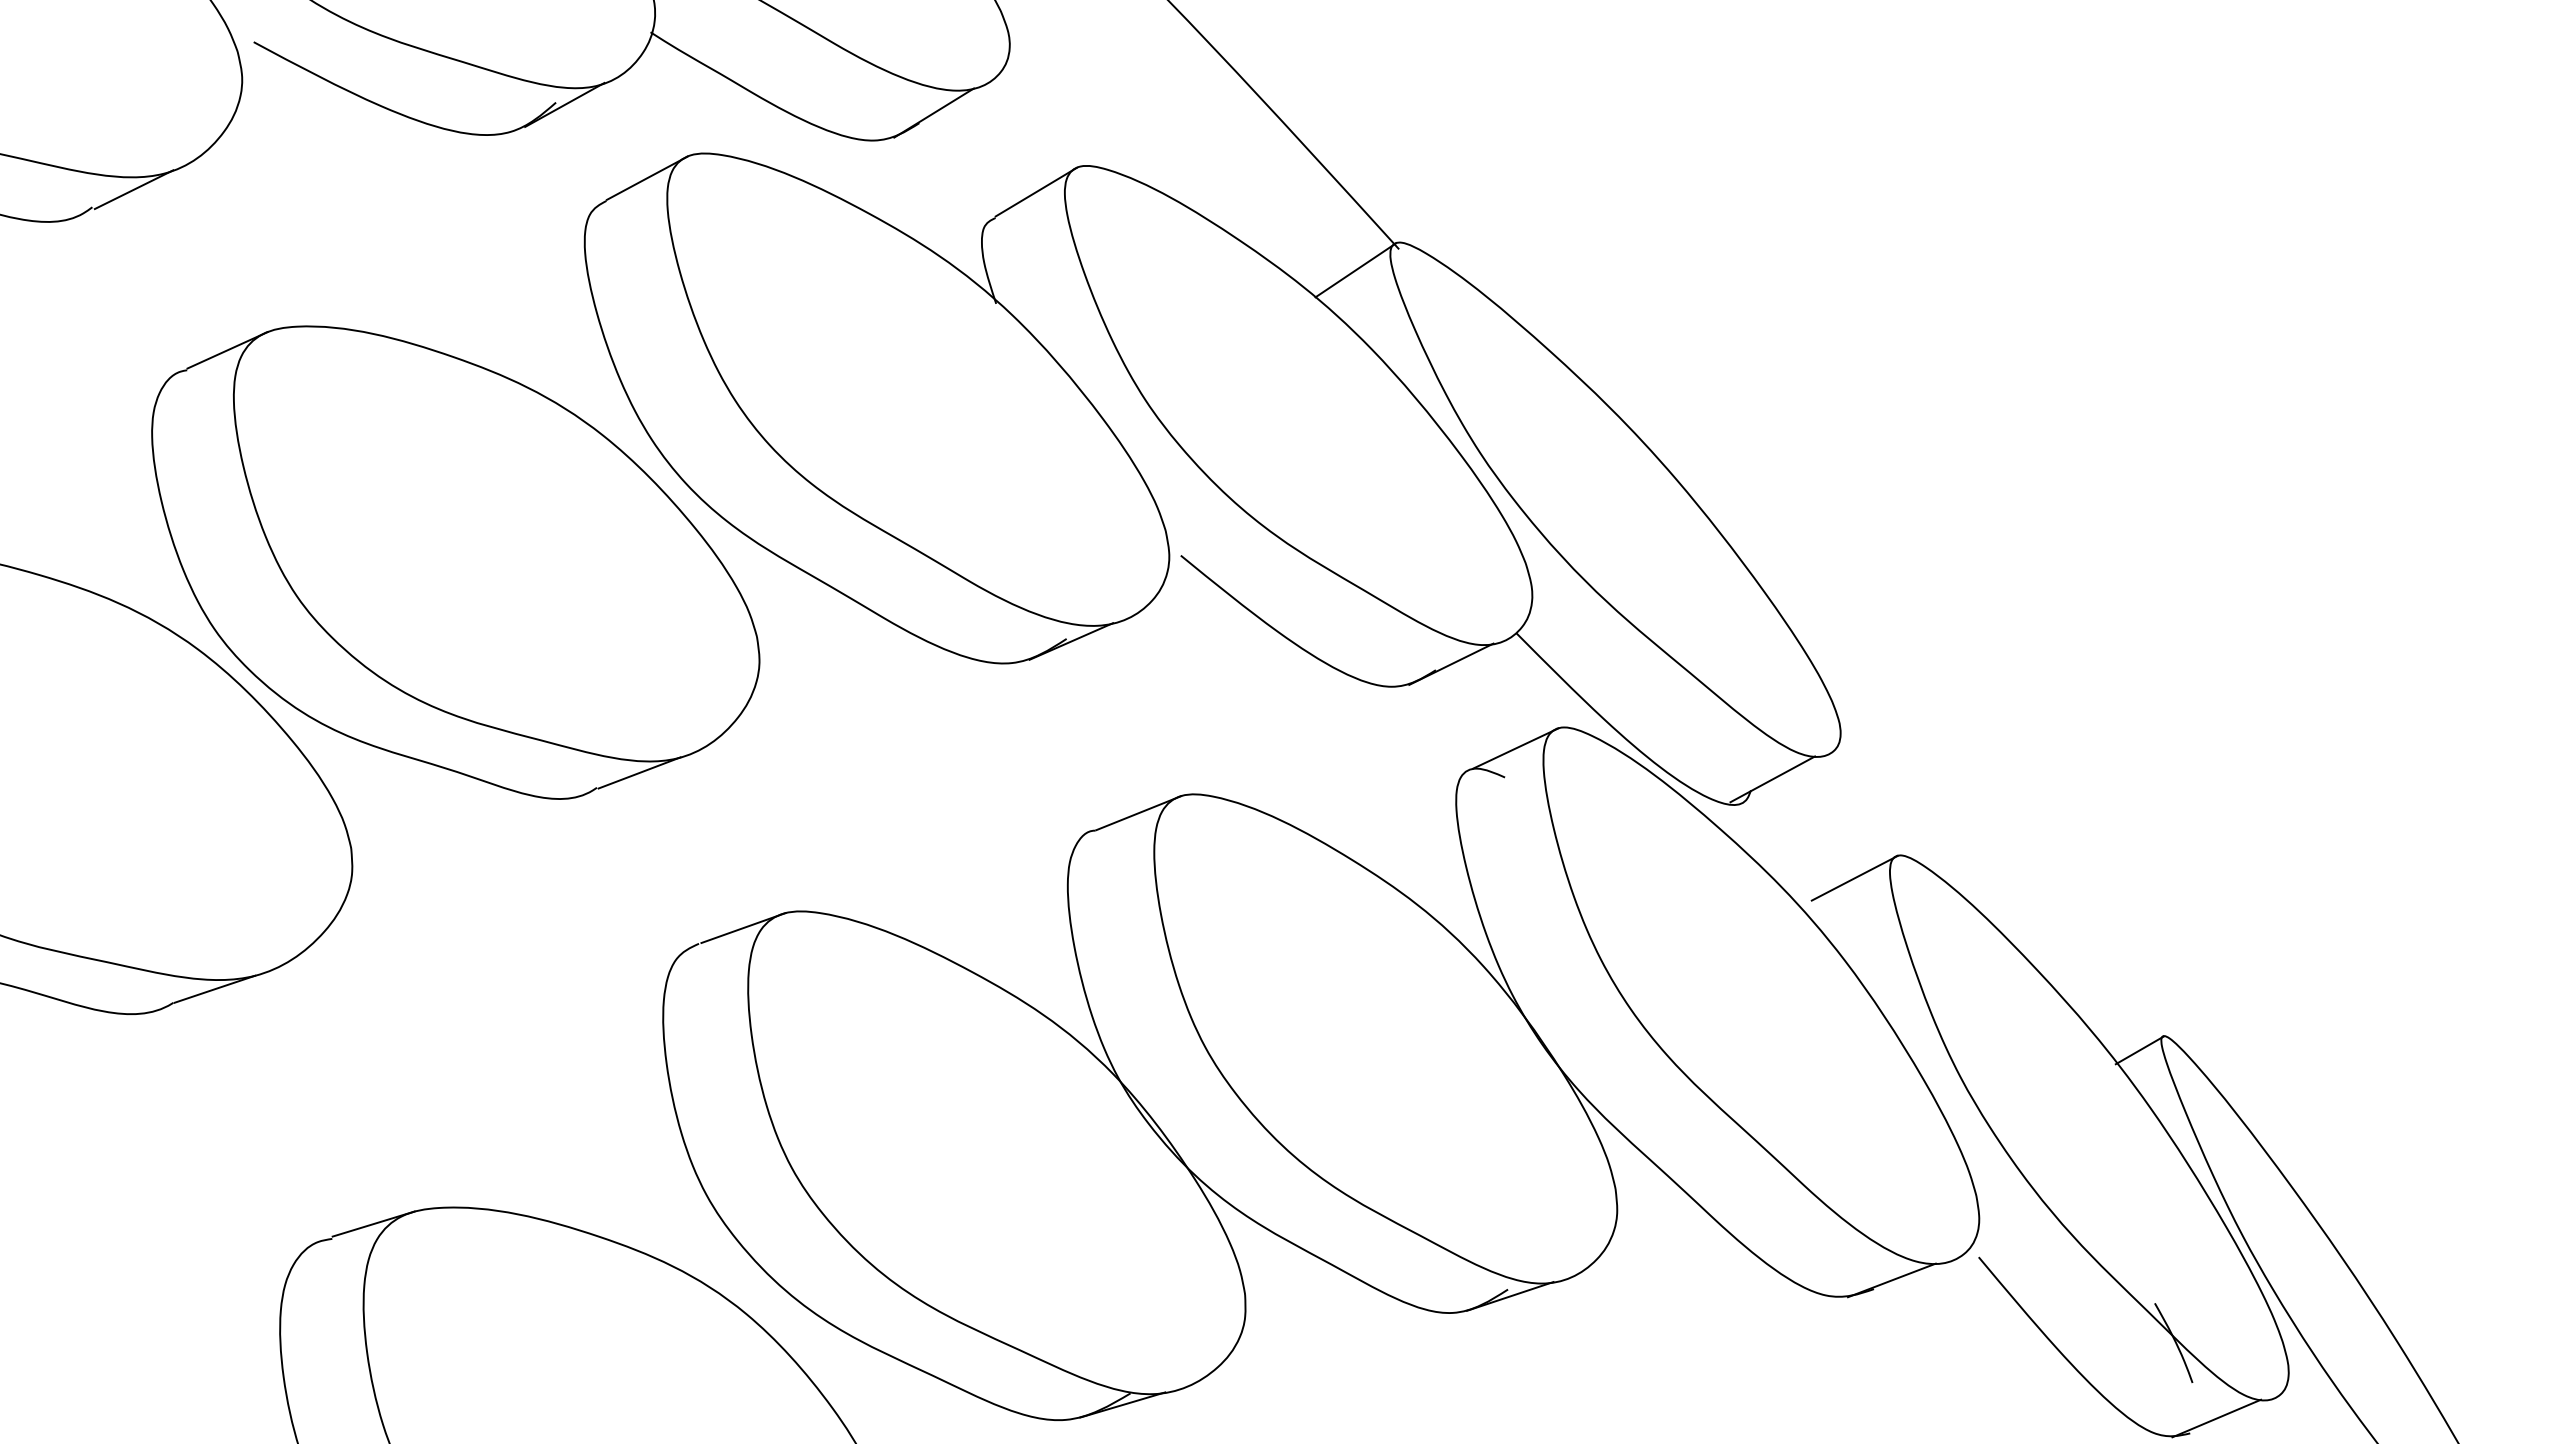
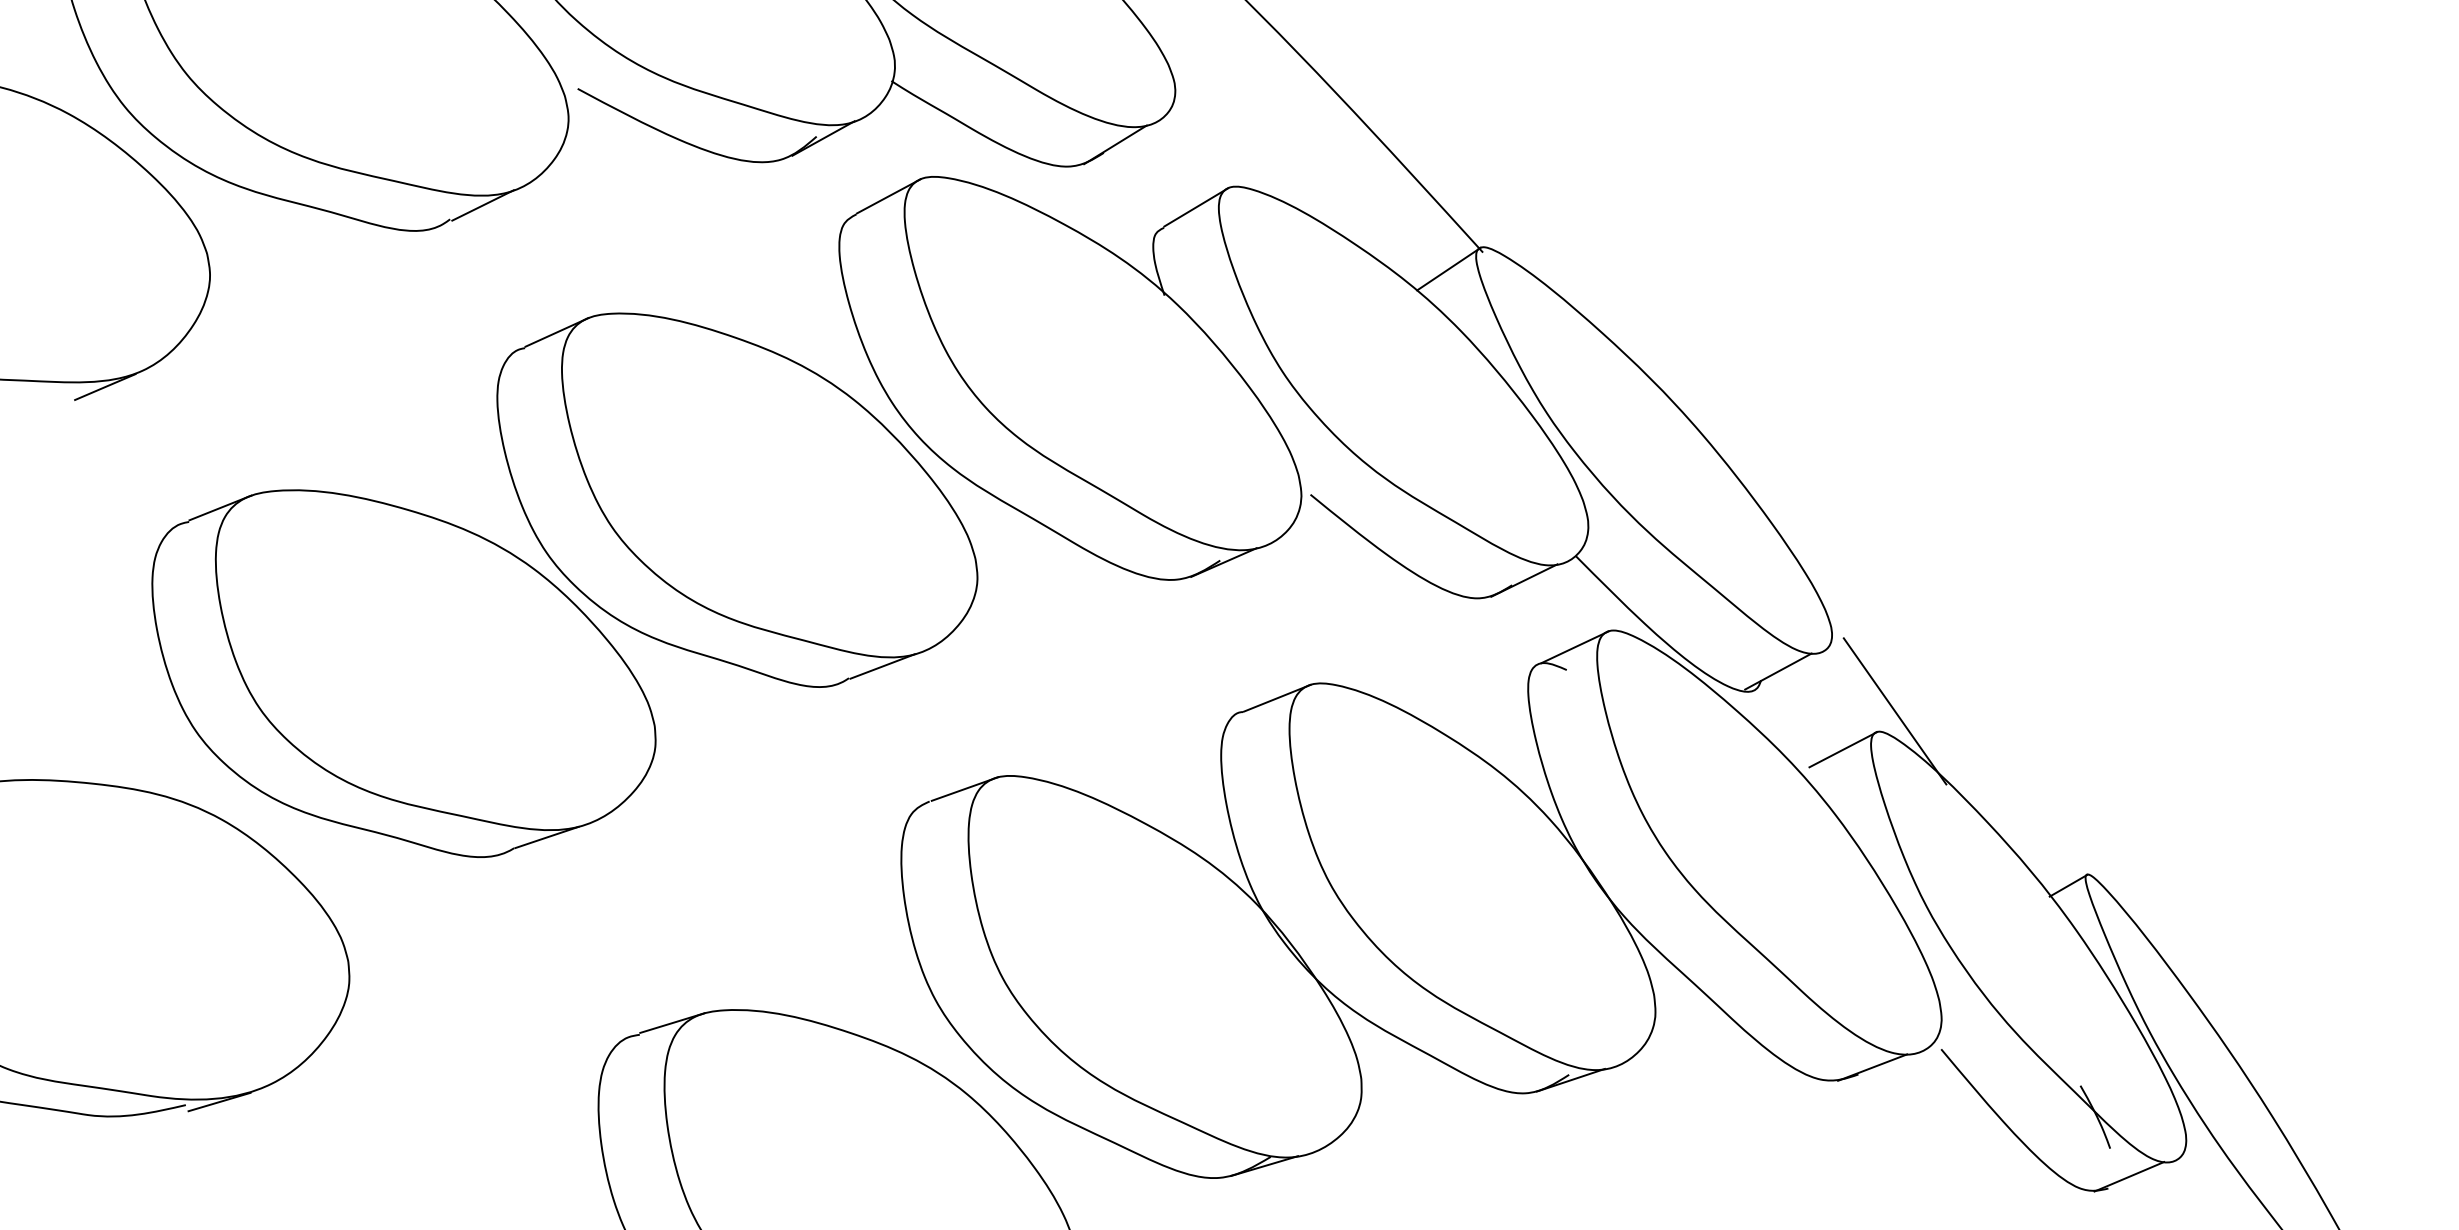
line: (1919, 829) -> (1894, 711), added

